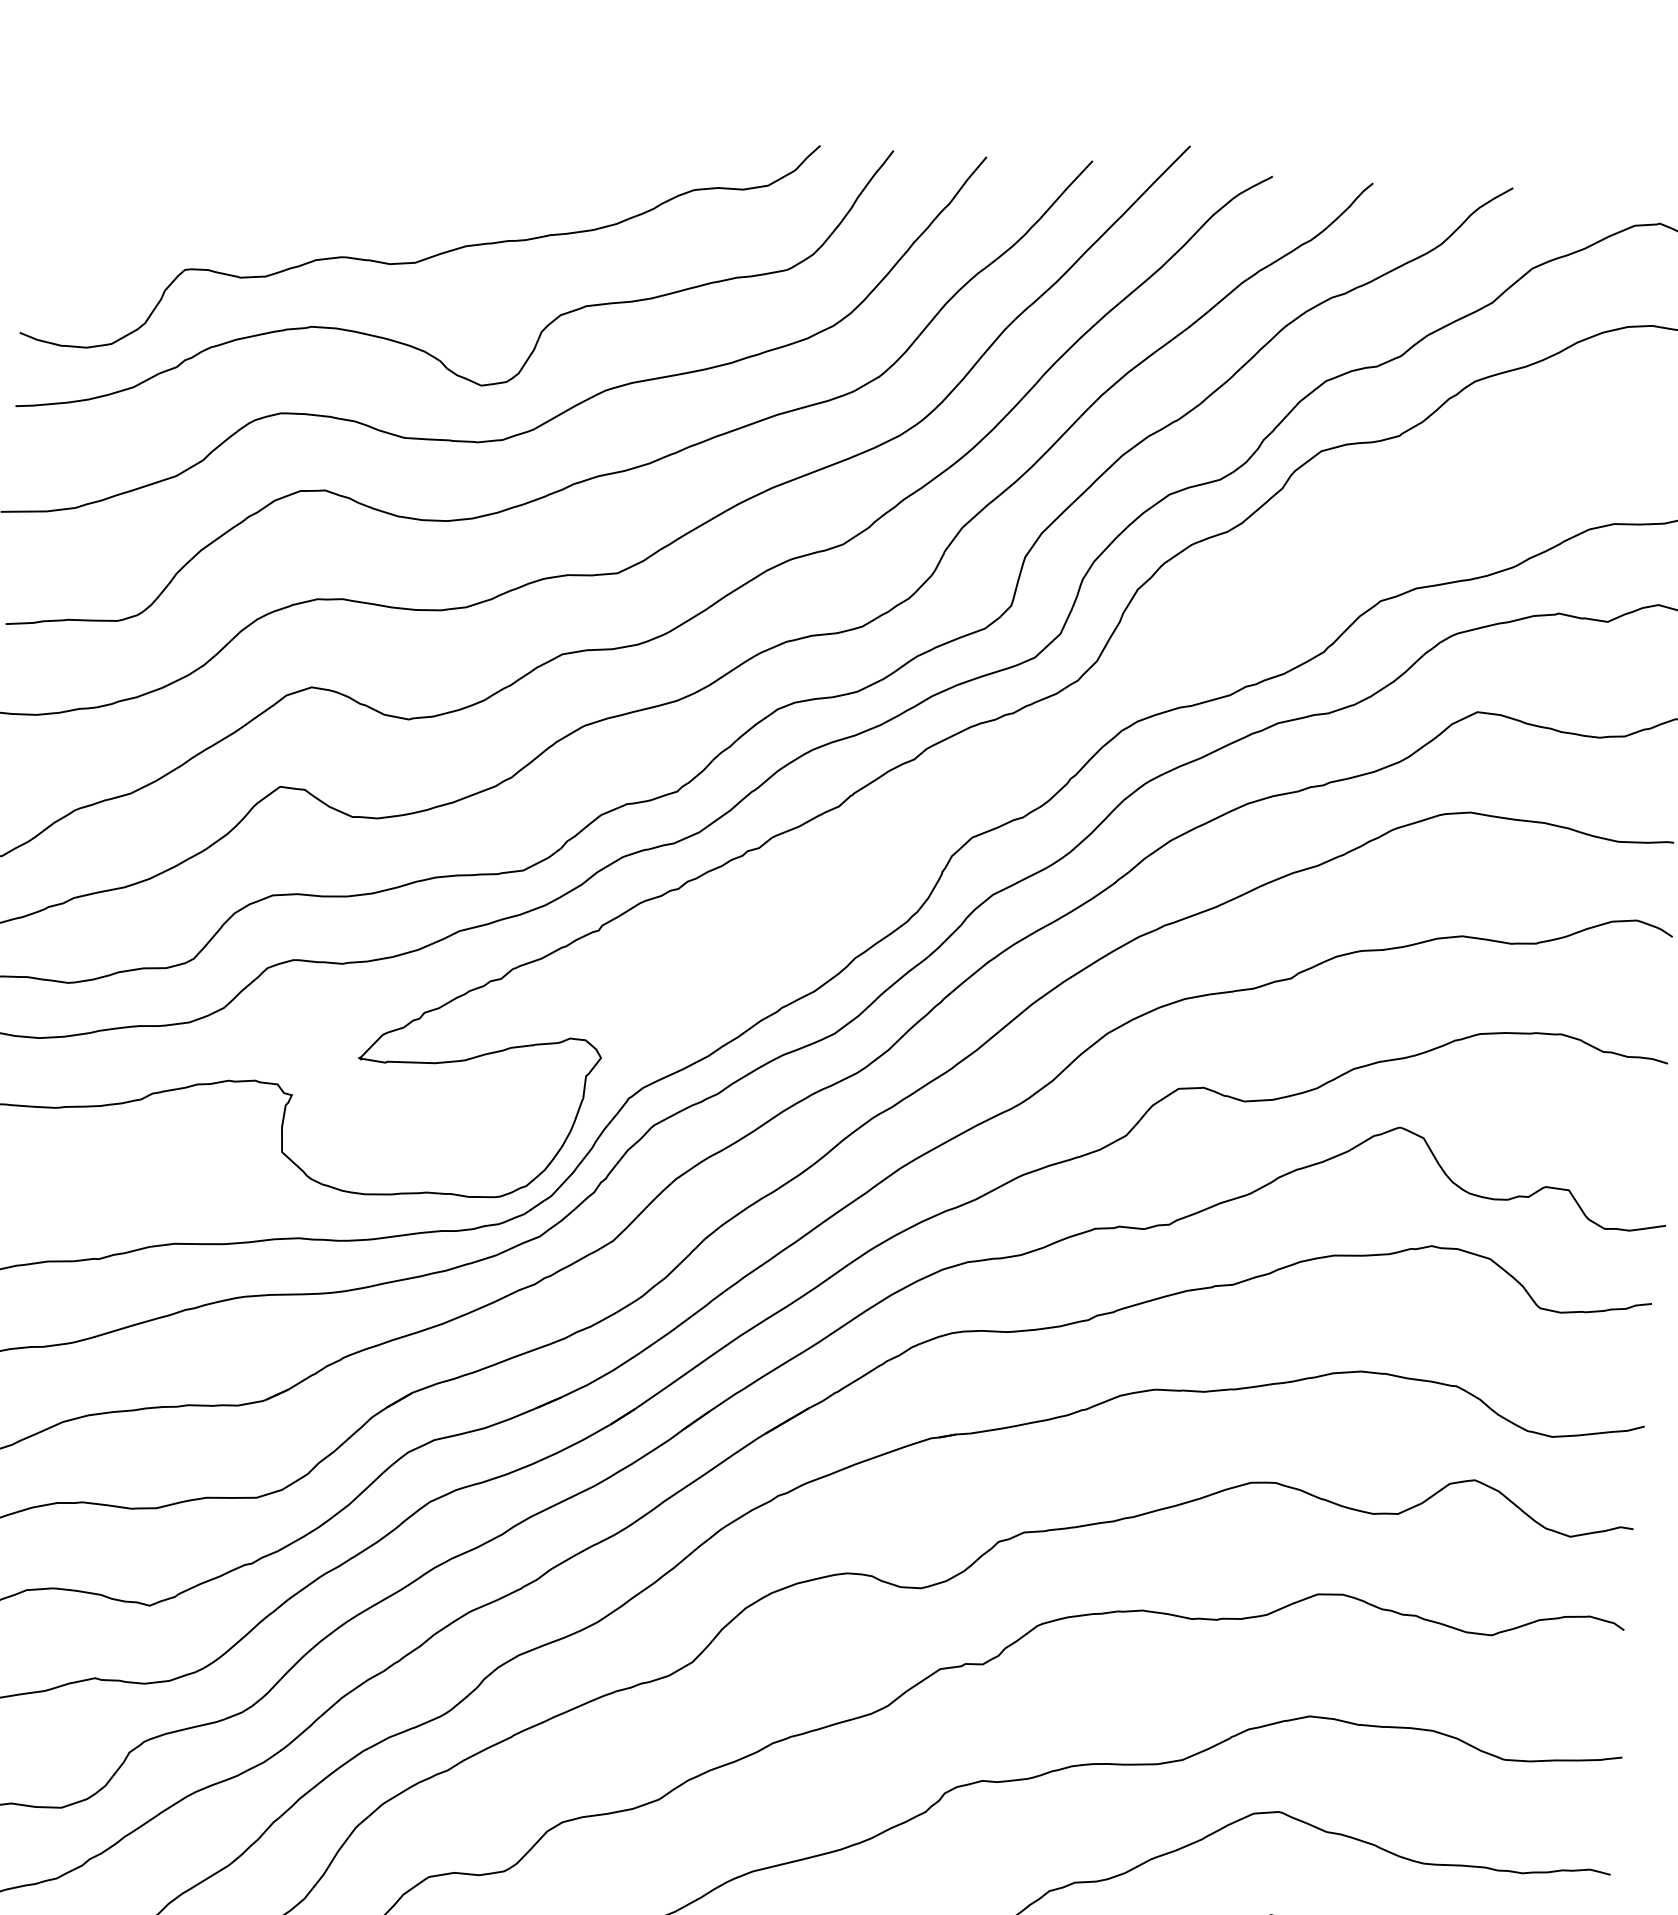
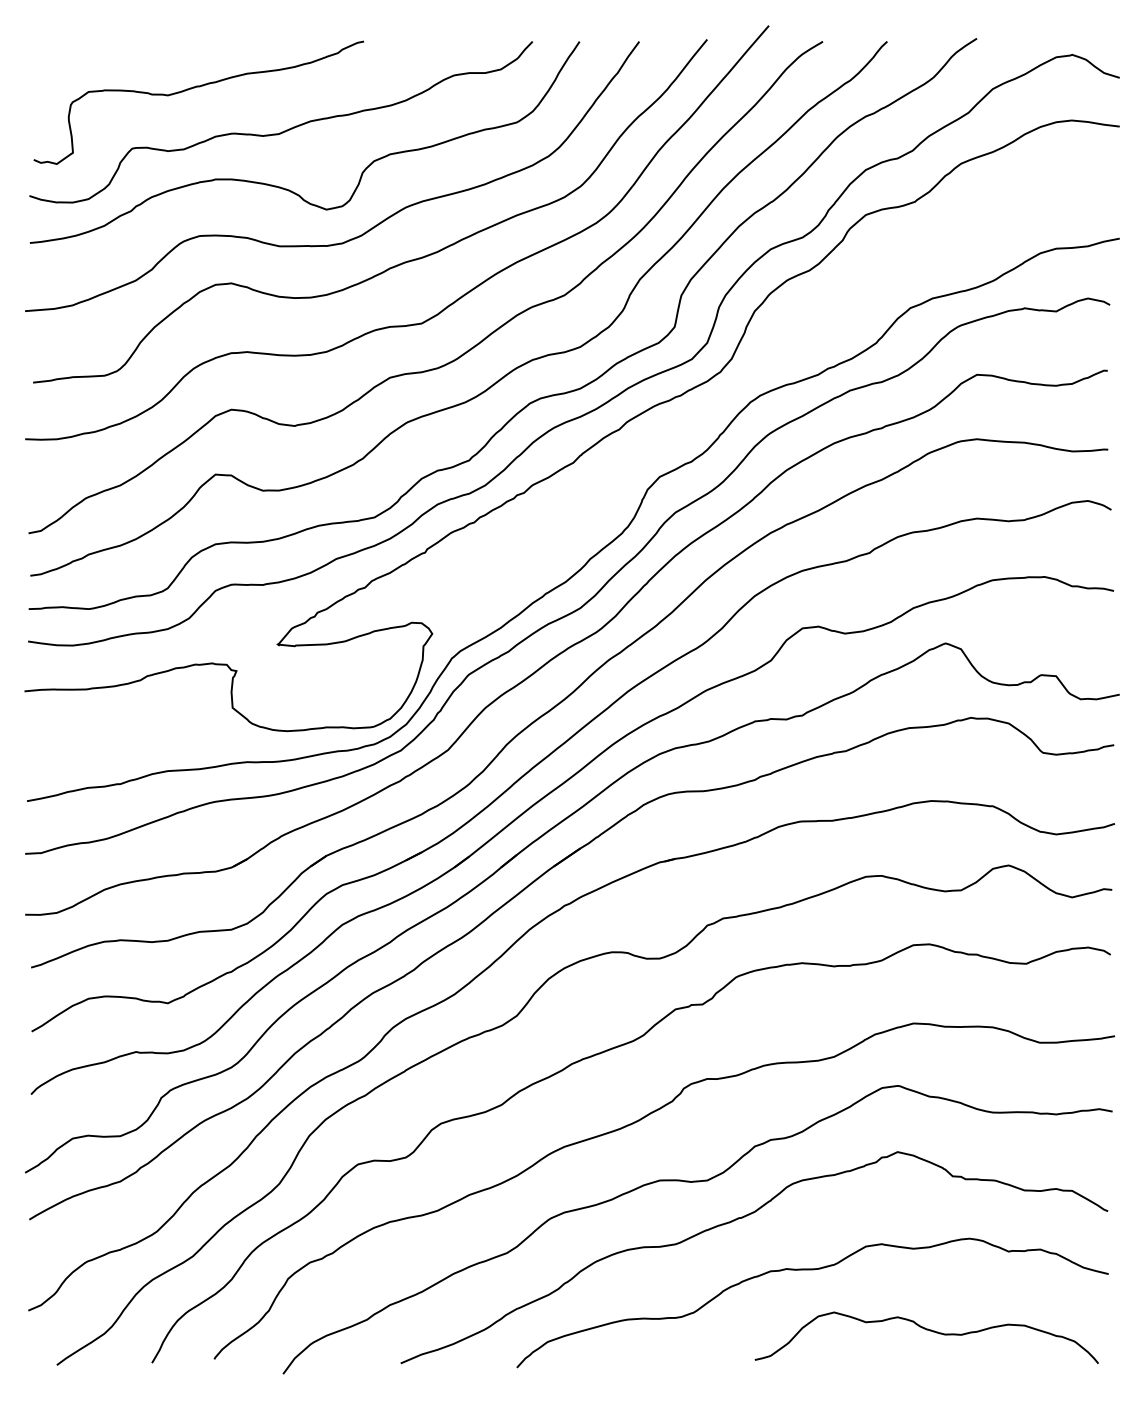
curve: (288, 182) -> (194, 88), added

